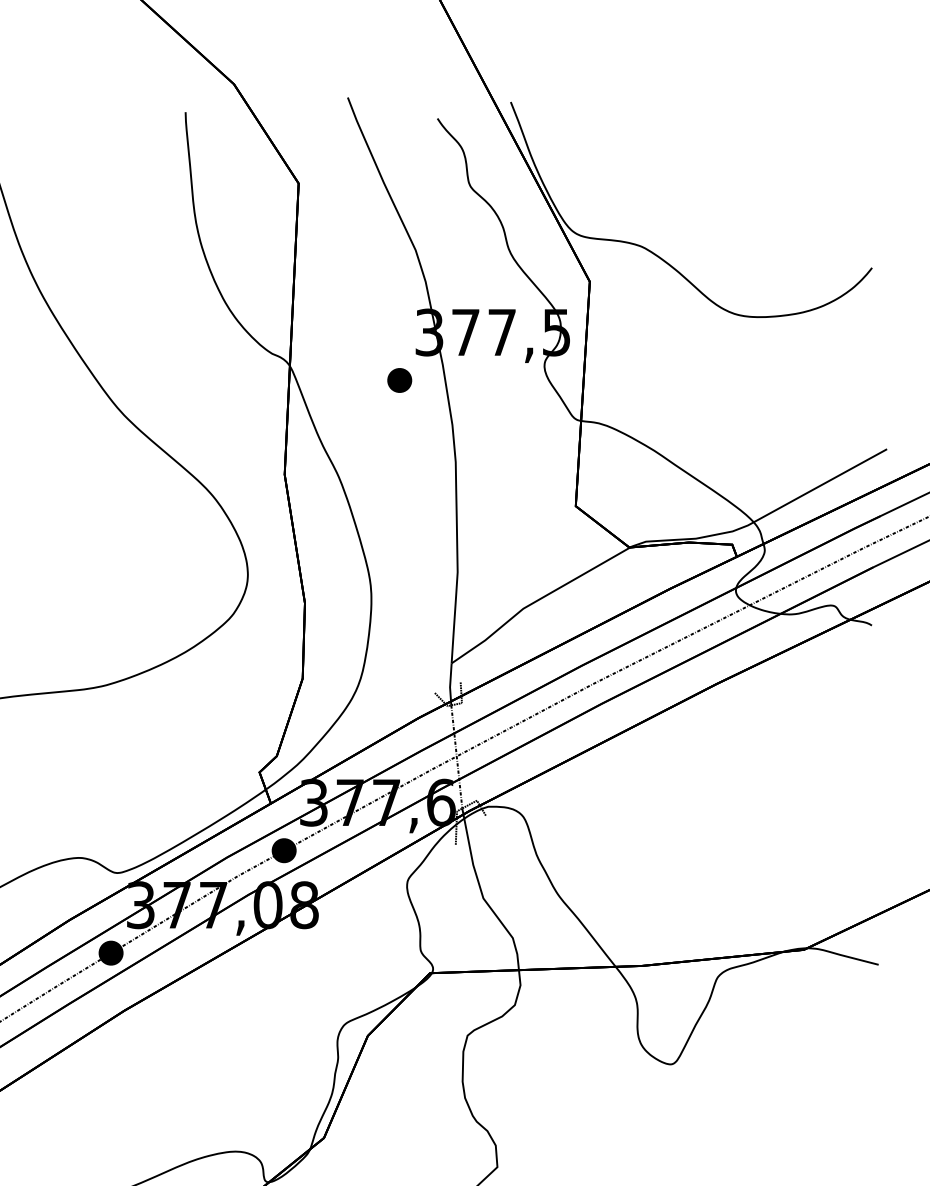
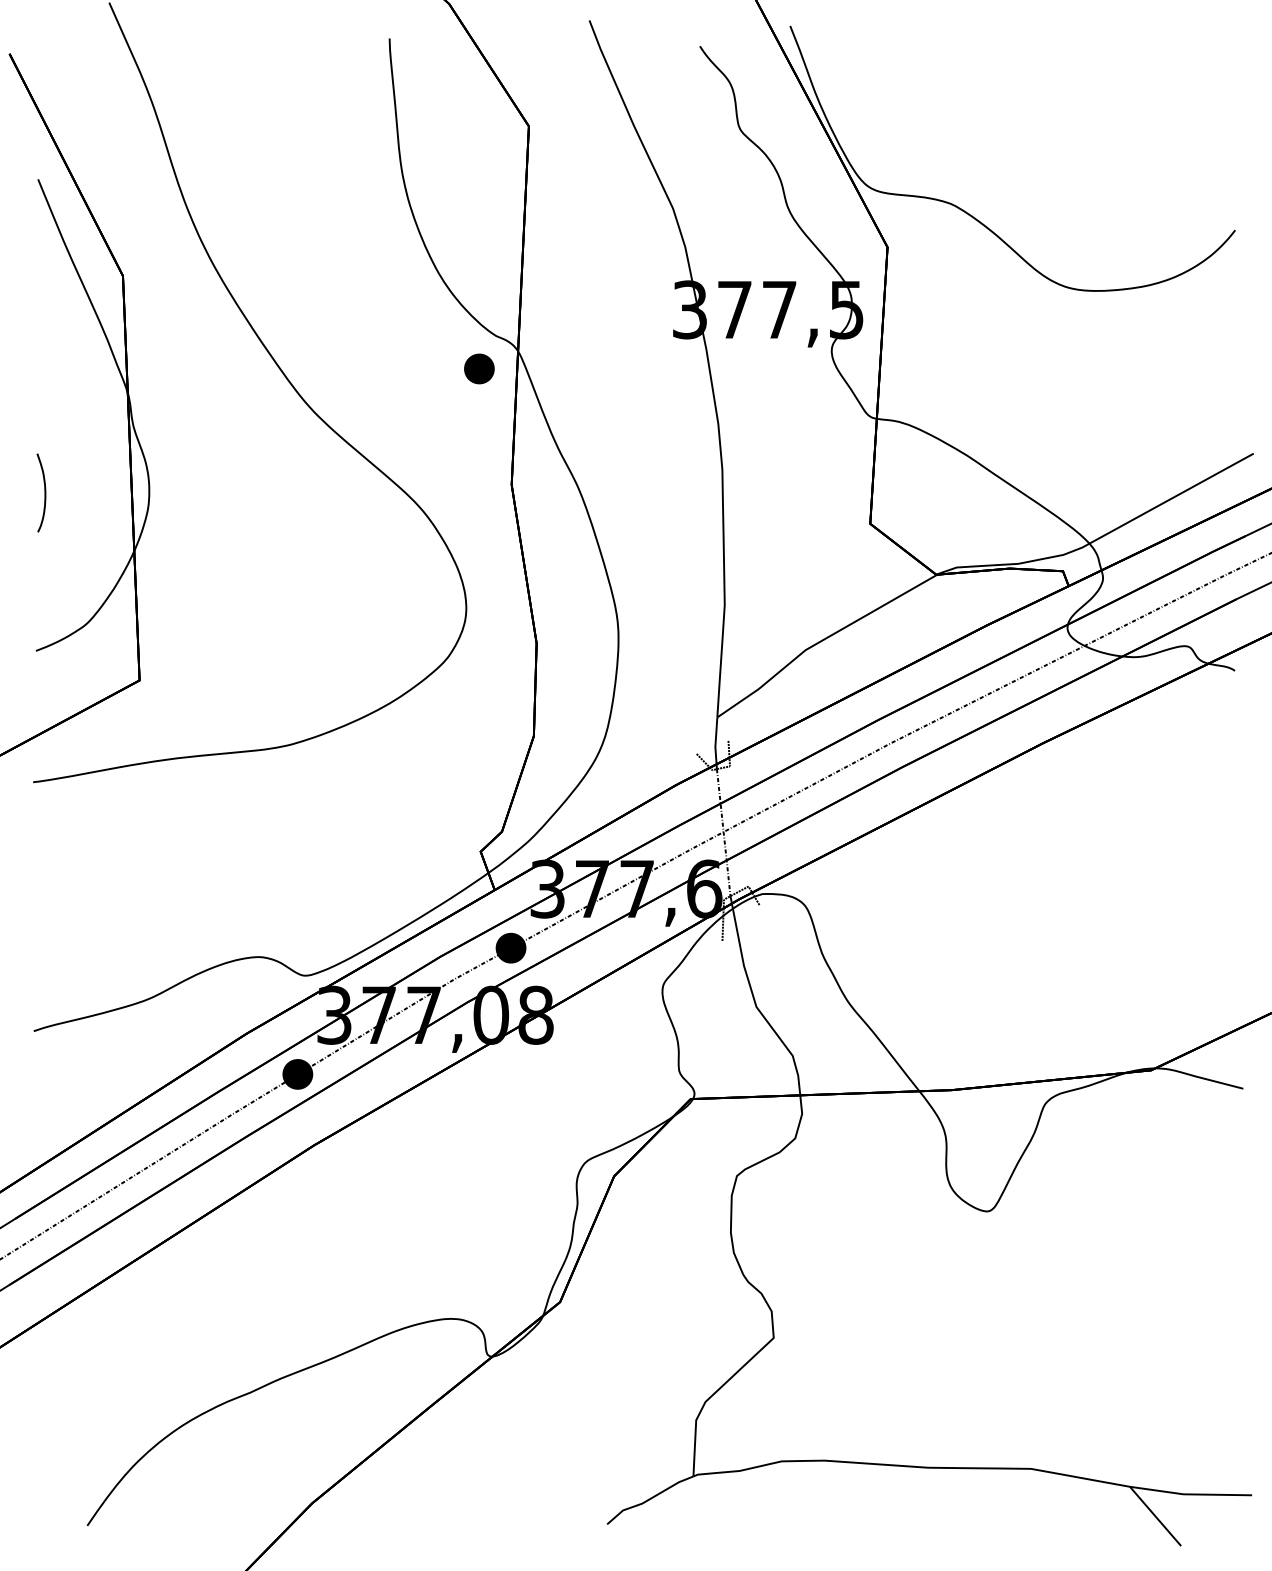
part: (399, 380) -> (479, 368), moved

